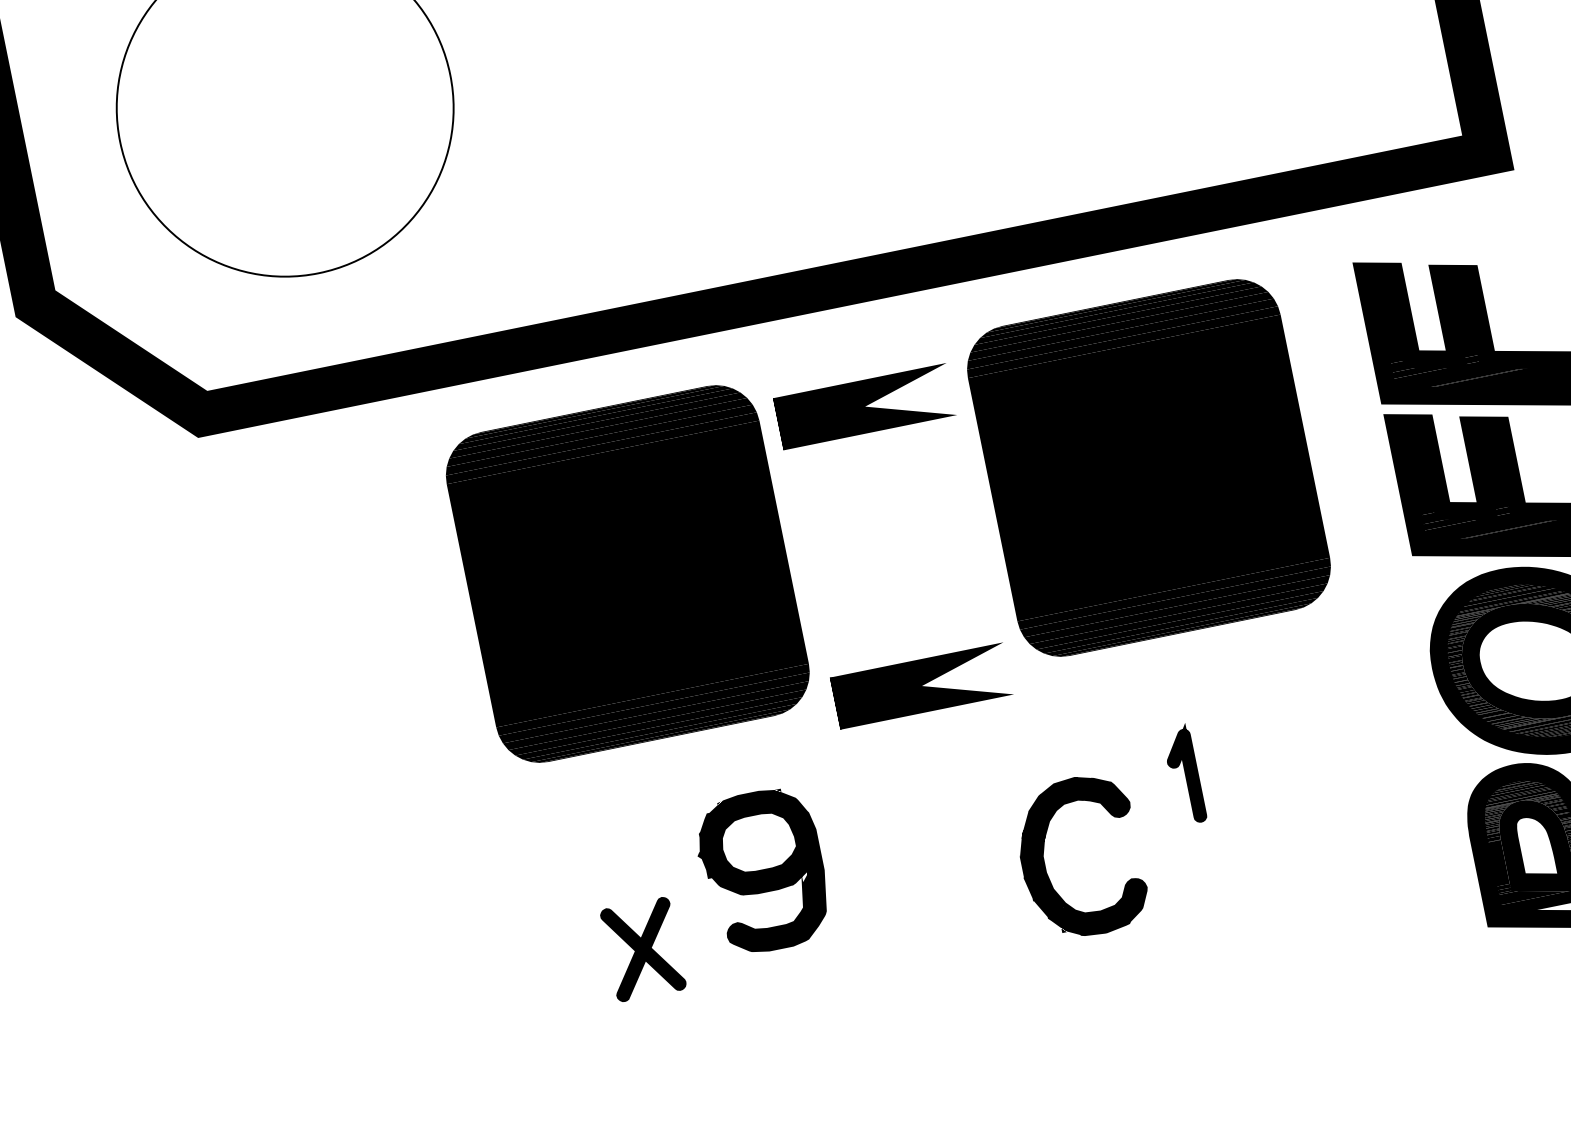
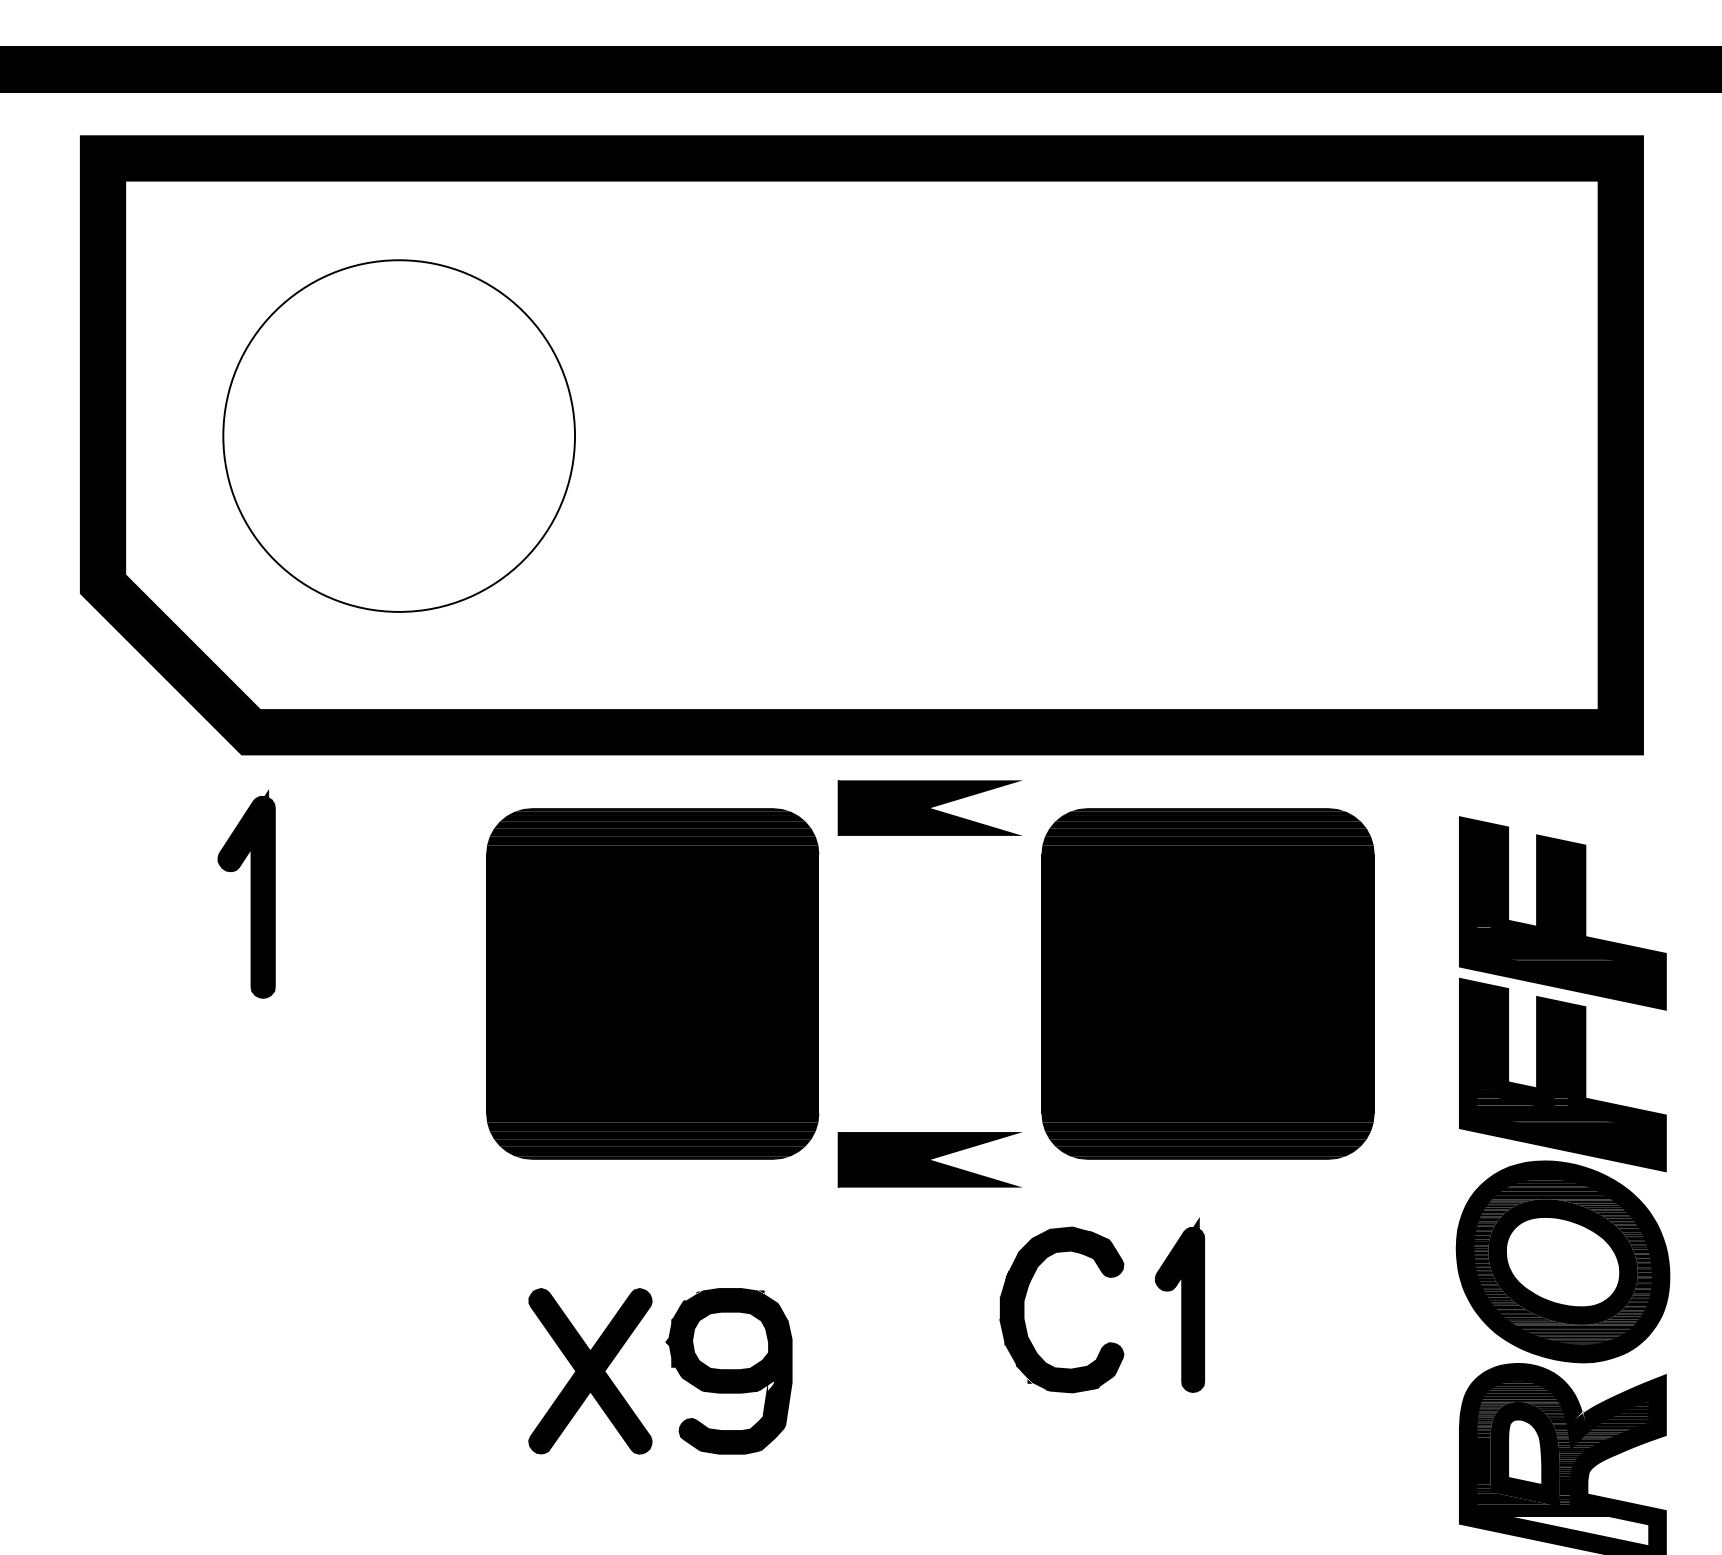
part: (864, 406) -> (929, 807), moved
part: (229, 566) -> (246, 893), added
part: (1184, 774) -> (1180, 1304), size x1.67
part: (1045, 863) -> (1024, 1309), moved
part: (762, 871) -> (728, 1371), moved
part: (643, 949) -> (590, 1371), size x1.67

